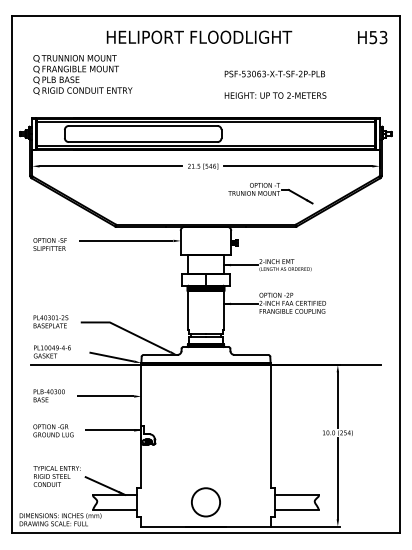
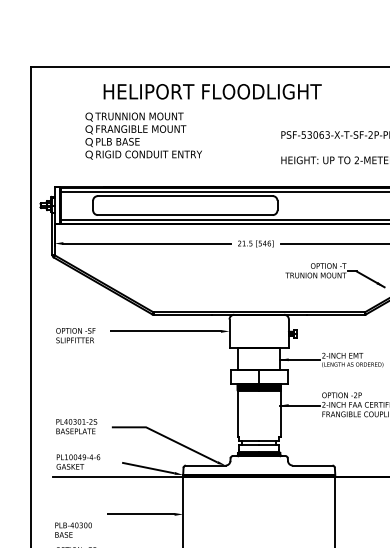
text: (199, 36) -> (212, 90), moved
text: (82, 75) -> (143, 136), moved
text: (48, 395) -> (72, 529), moved

